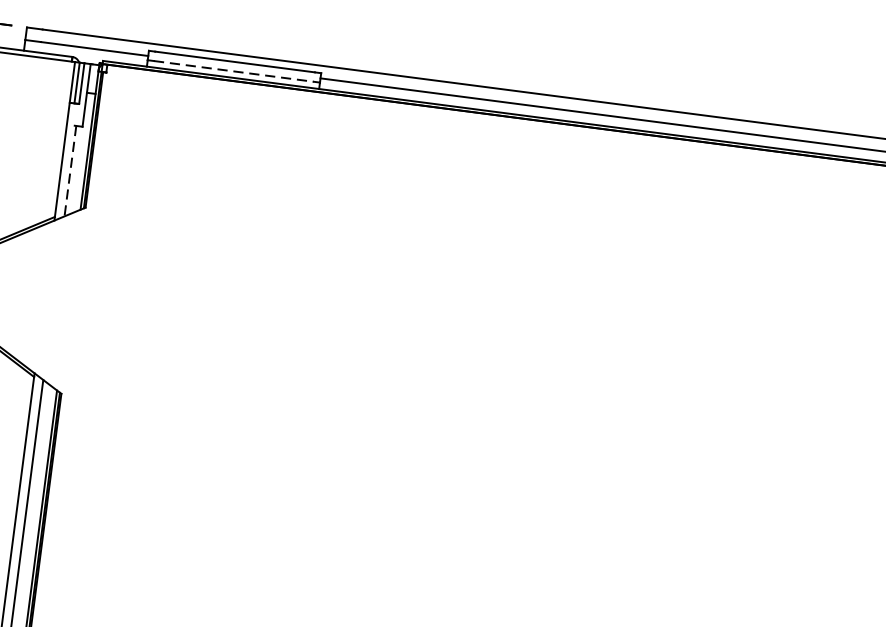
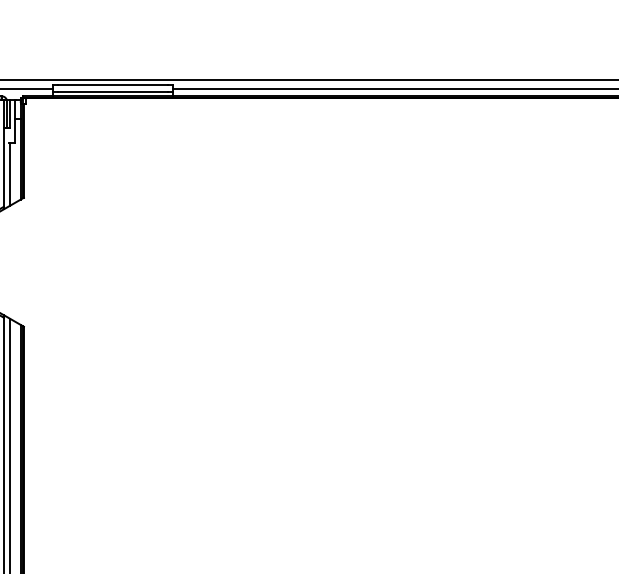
line: (234, 71) -> (113, 91), dashed -> solid
line: (70, 171) -> (10, 174), dashed -> solid

